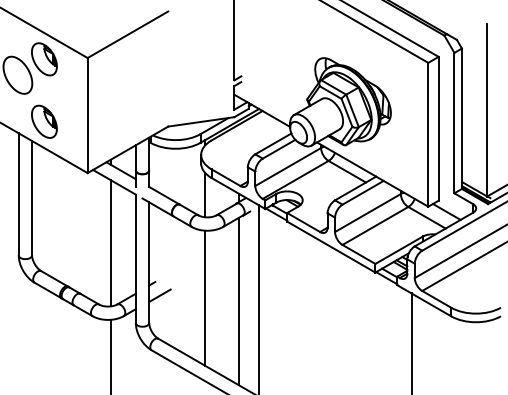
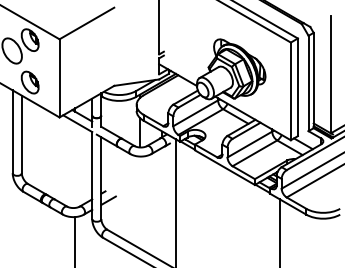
line: (111, 242) -> (75, 164), removed
line: (205, 298) -> (139, 202), removed
line: (239, 301) -> (162, 204), removed

